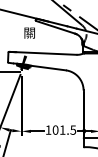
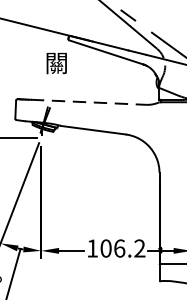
line: (46, 53) -> (88, 102), solid -> dashed
text: (68, 129) -> (130, 247), 101.5 -> 106.2

